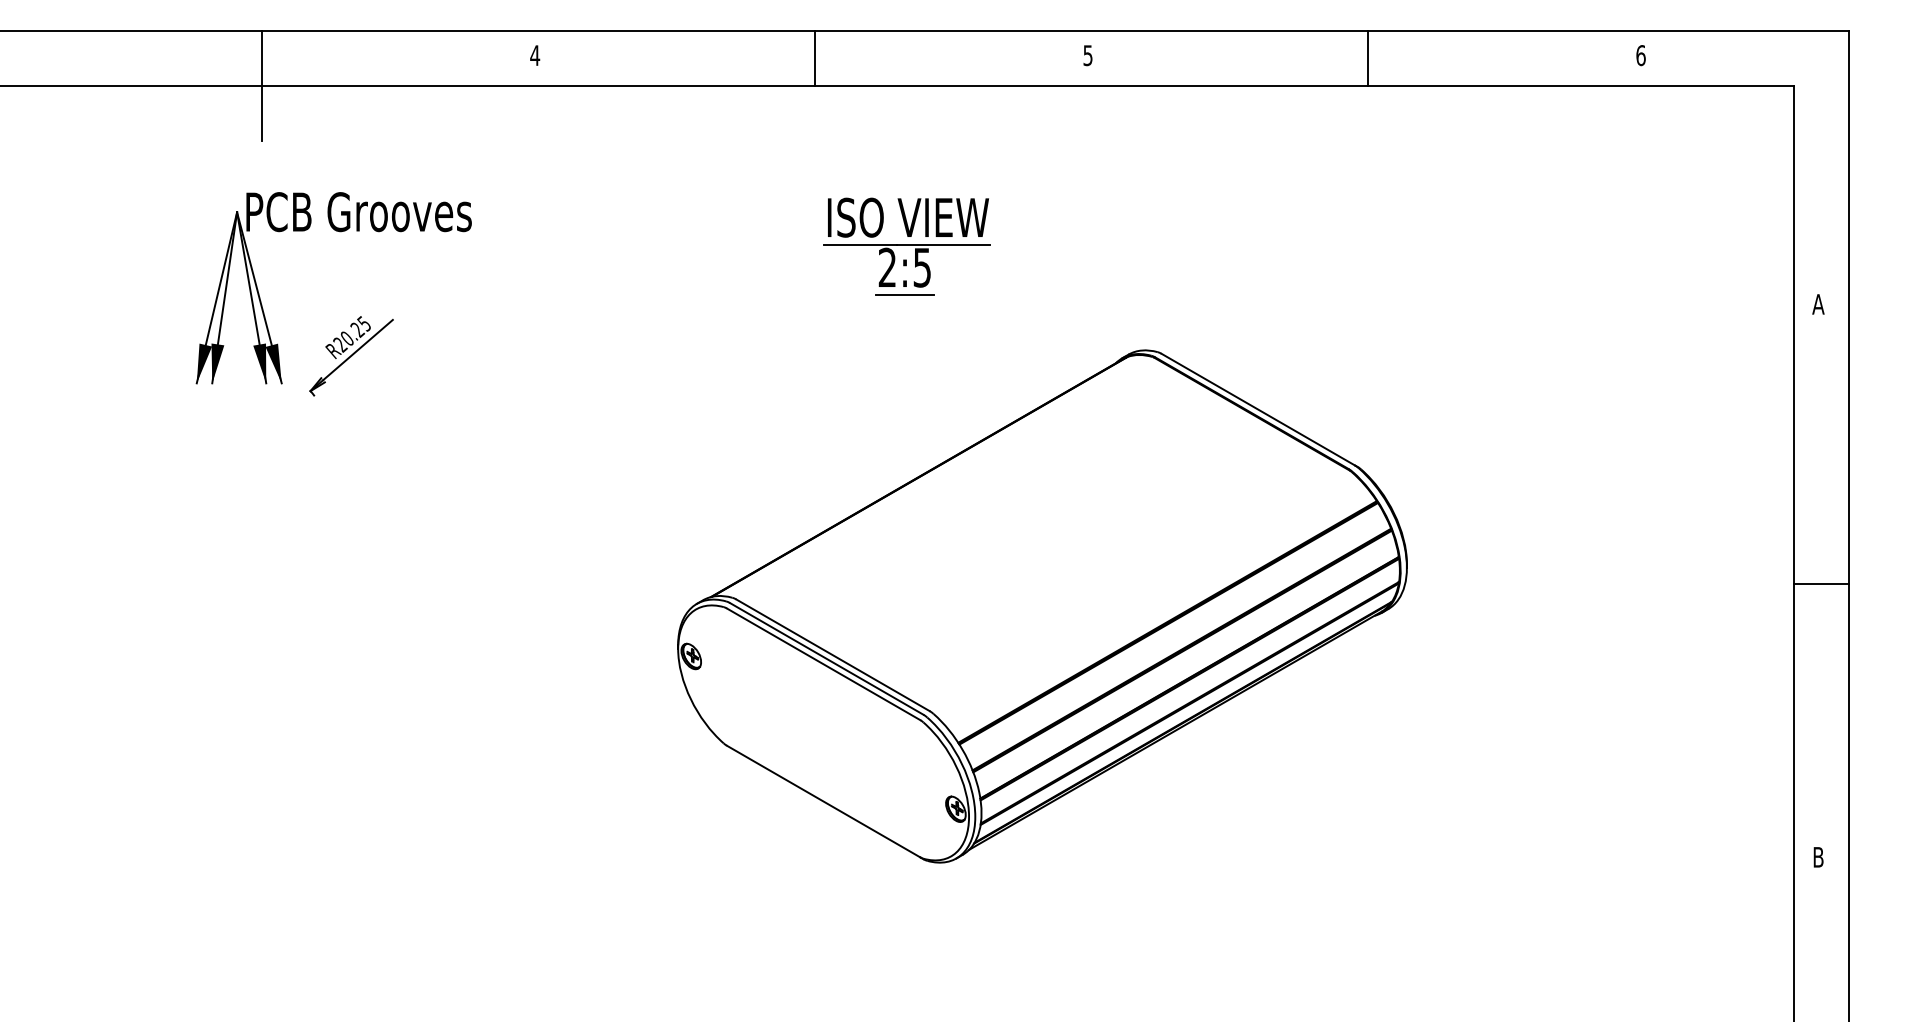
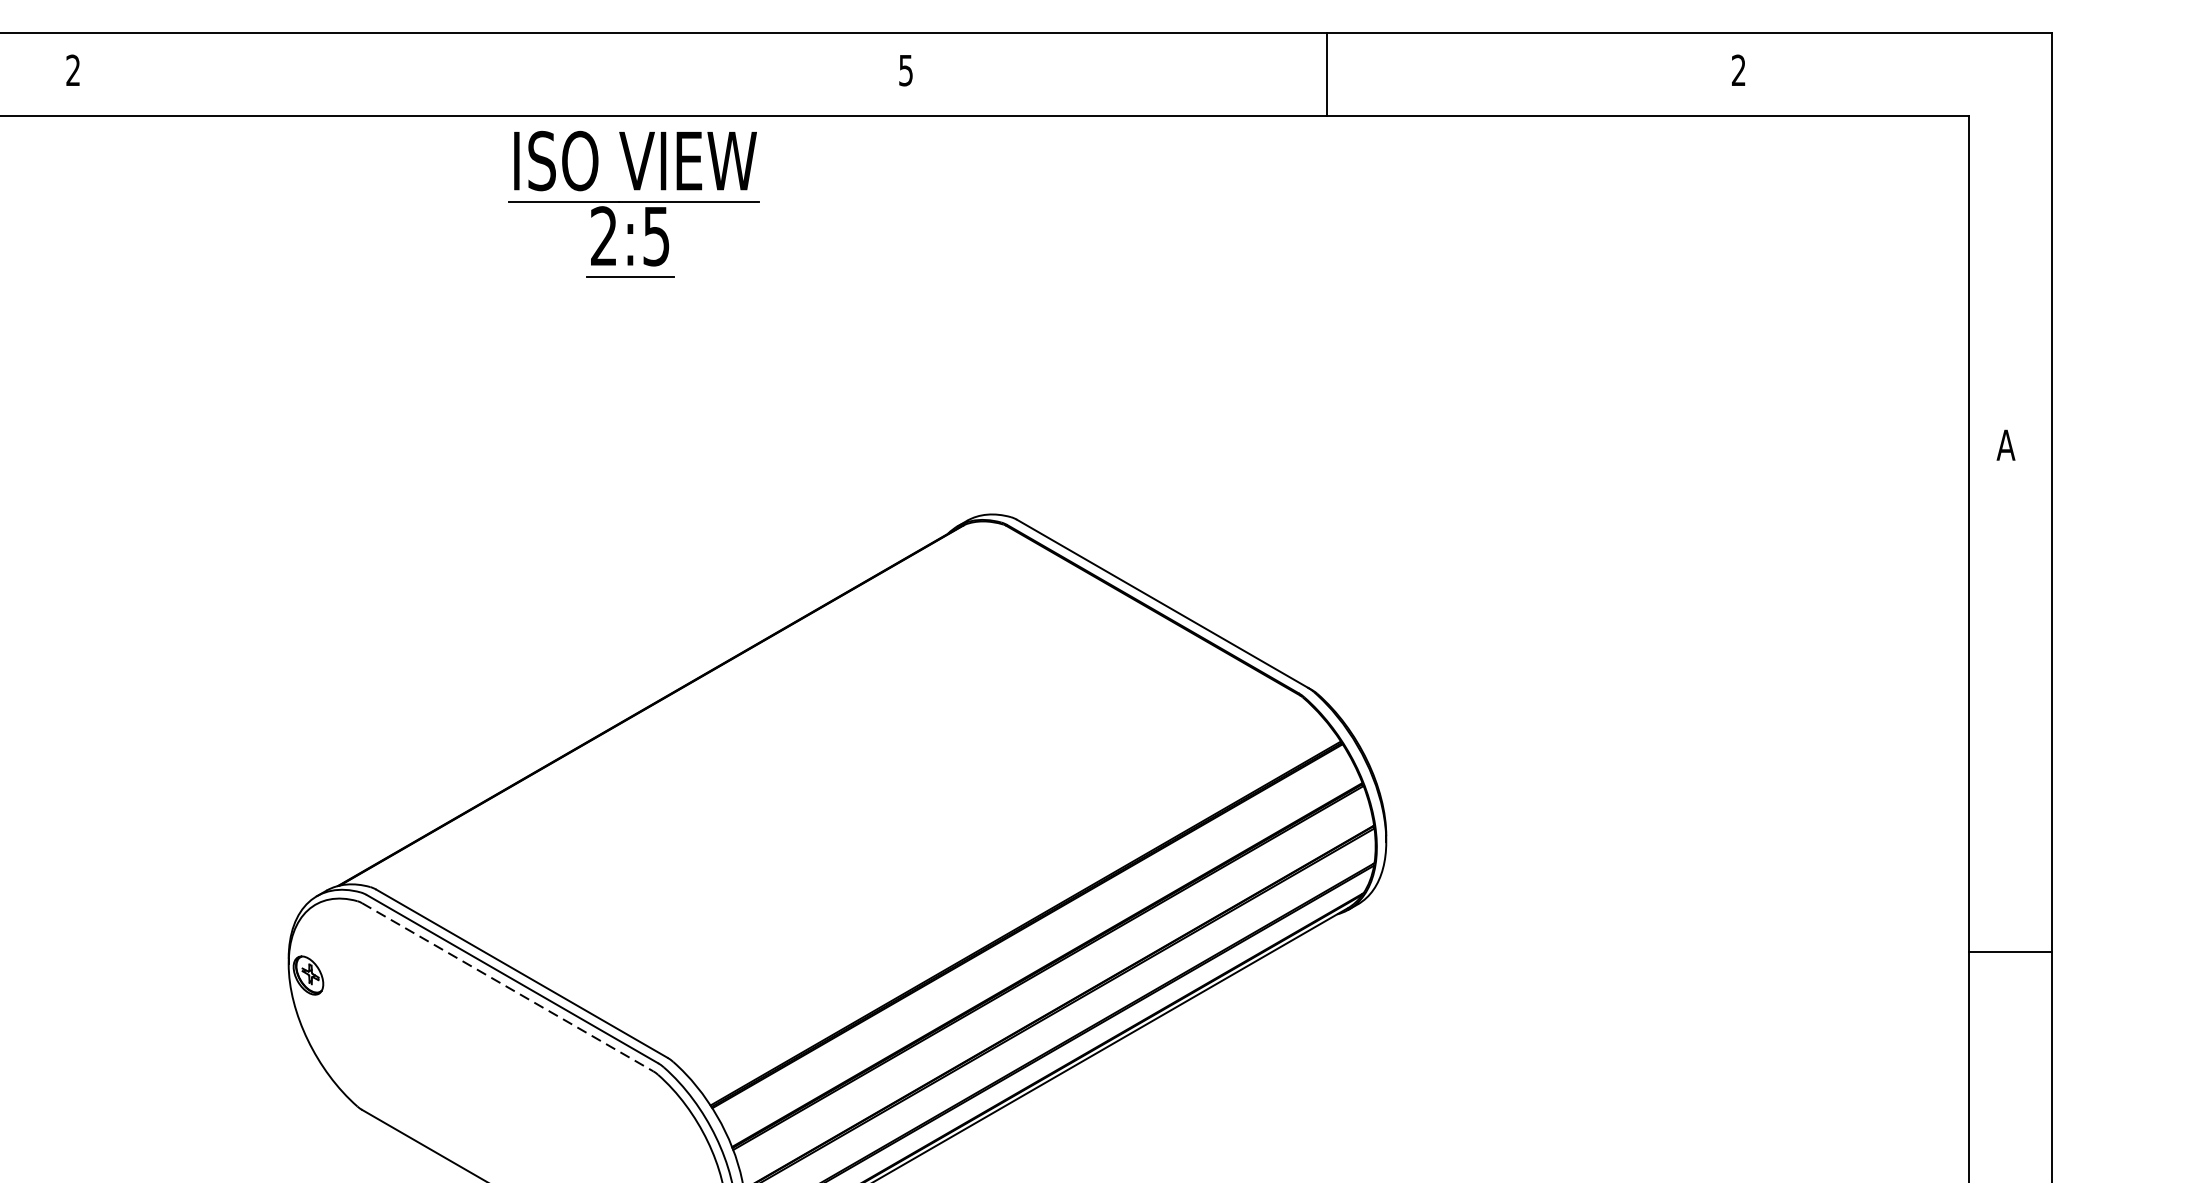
text: (535, 55) -> (73, 70), 4 -> 2
text: (1640, 55) -> (1738, 70), 6 -> 2
line: (814, 57) -> (494, 73), removed
part: (906, 246) -> (632, 204), moved
line: (1820, 583) -> (2009, 951), moved
line: (823, 664) -> (507, 987), solid -> dashed

